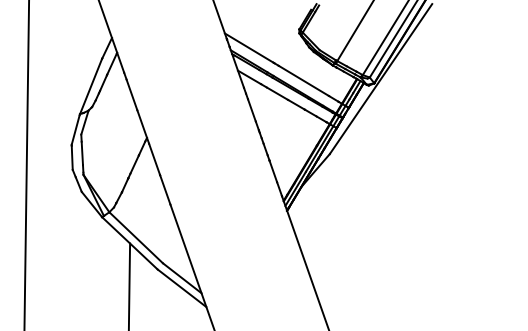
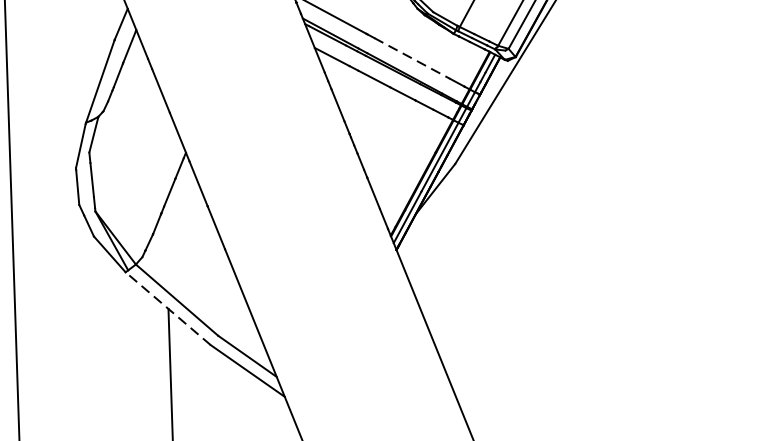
line: (304, 81) -> (413, 59), solid -> dashed
line: (129, 243) -> (167, 308), solid -> dashed

